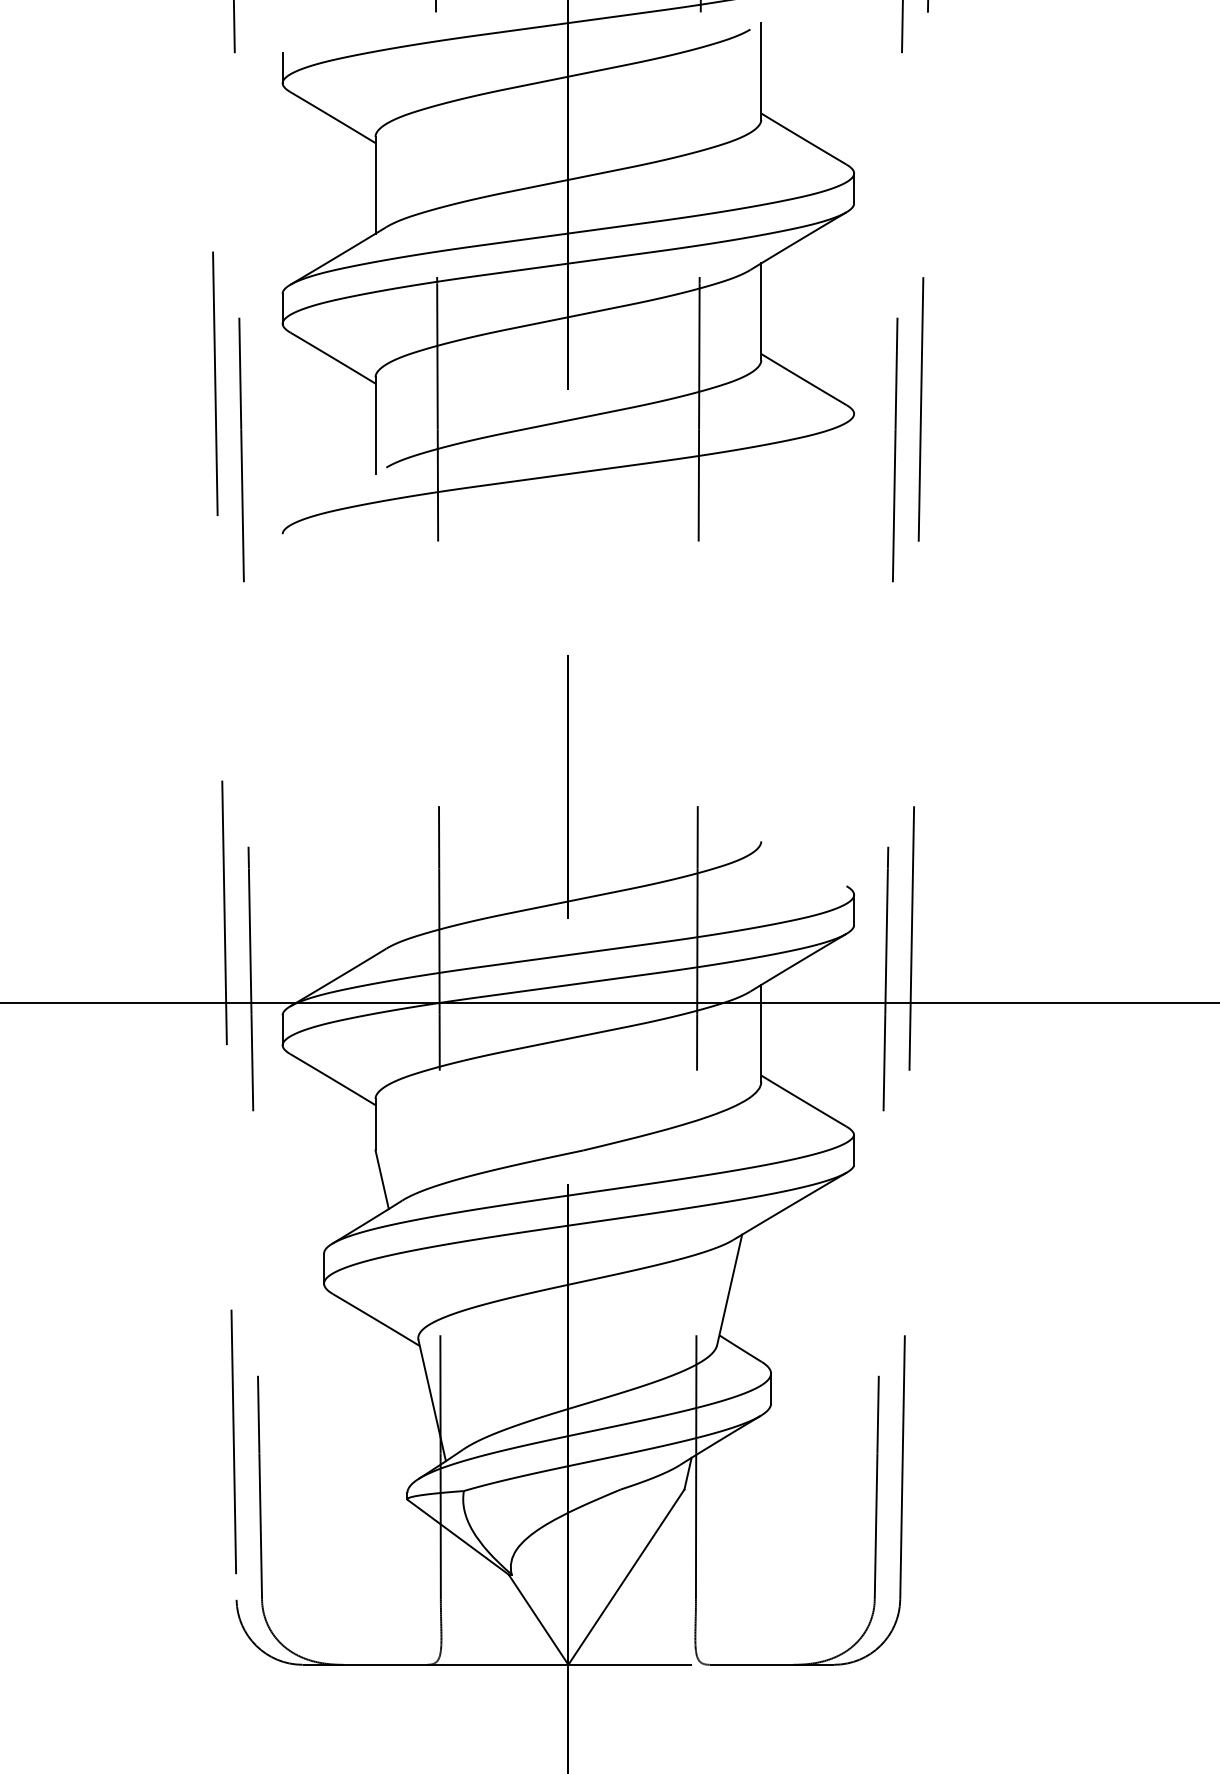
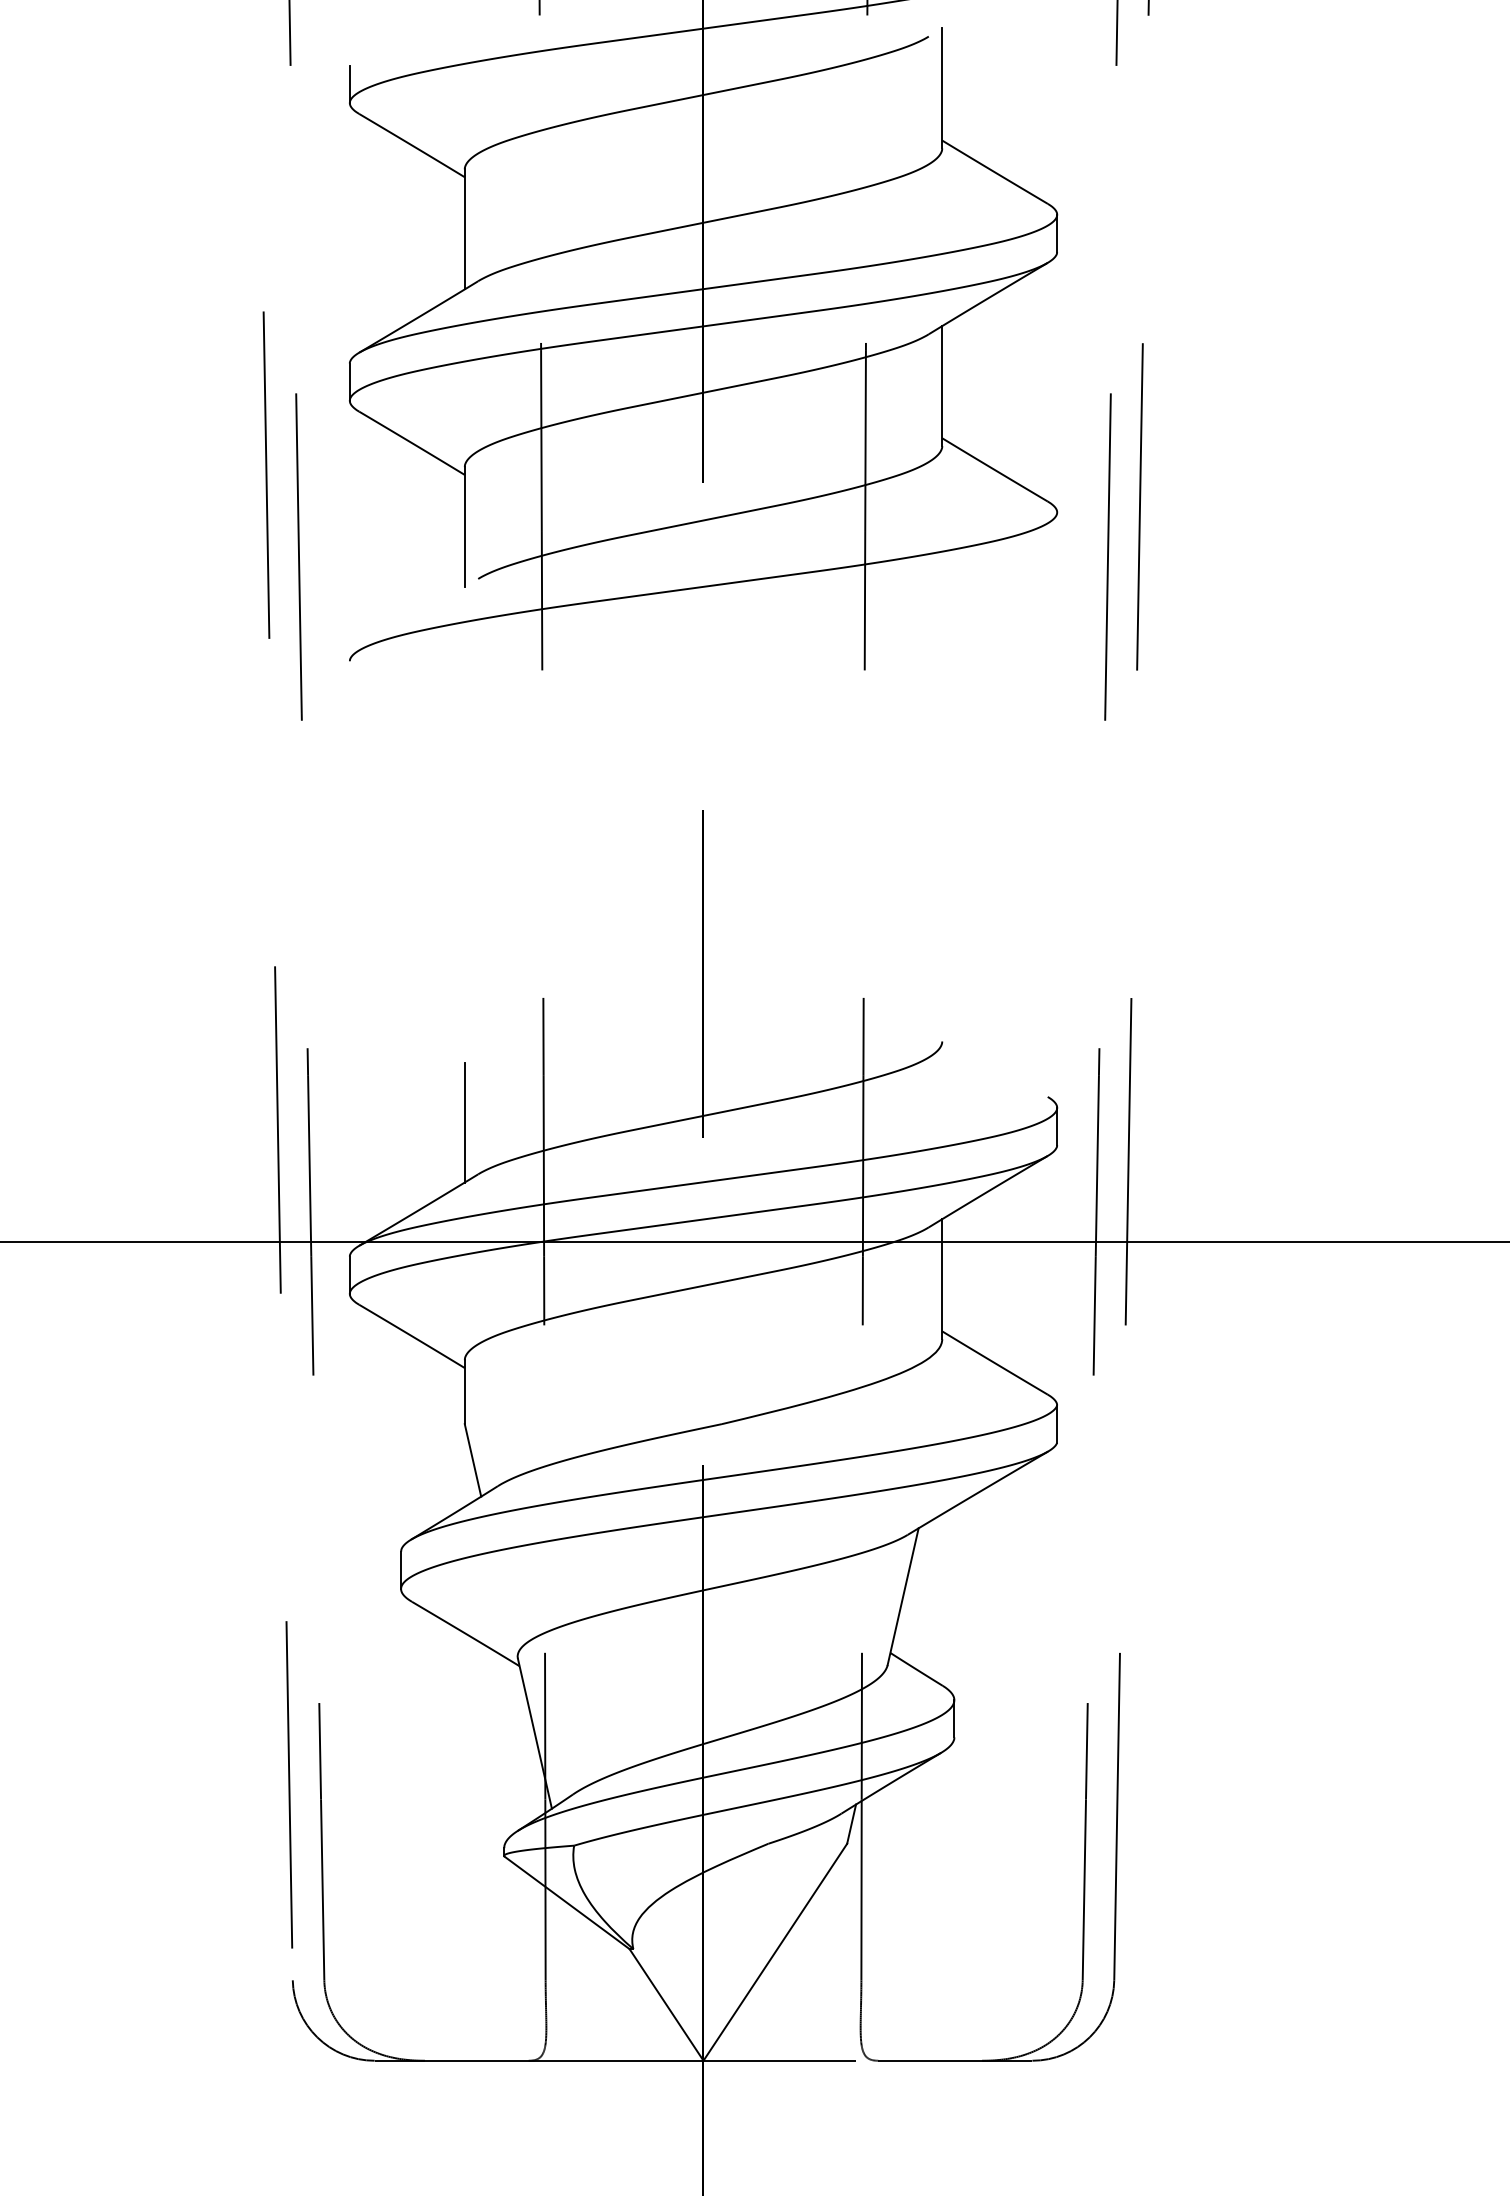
line: (375, 906) -> (464, 1122), added

